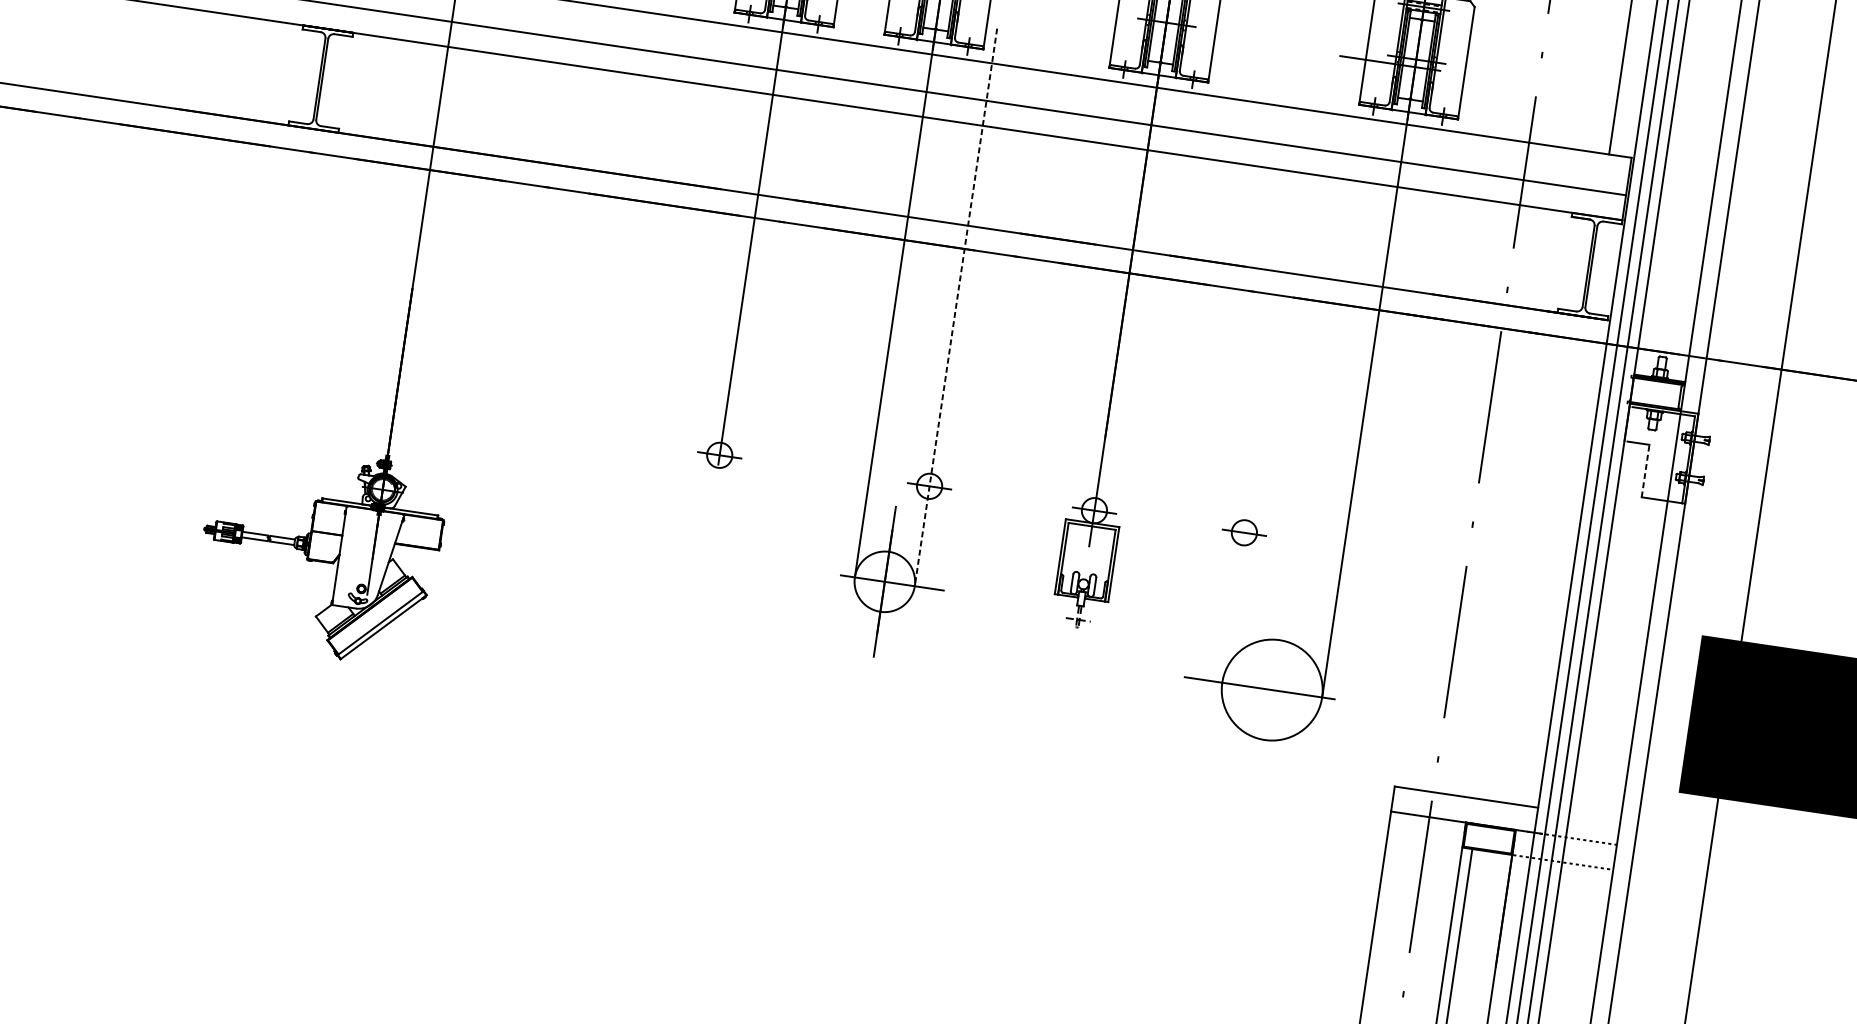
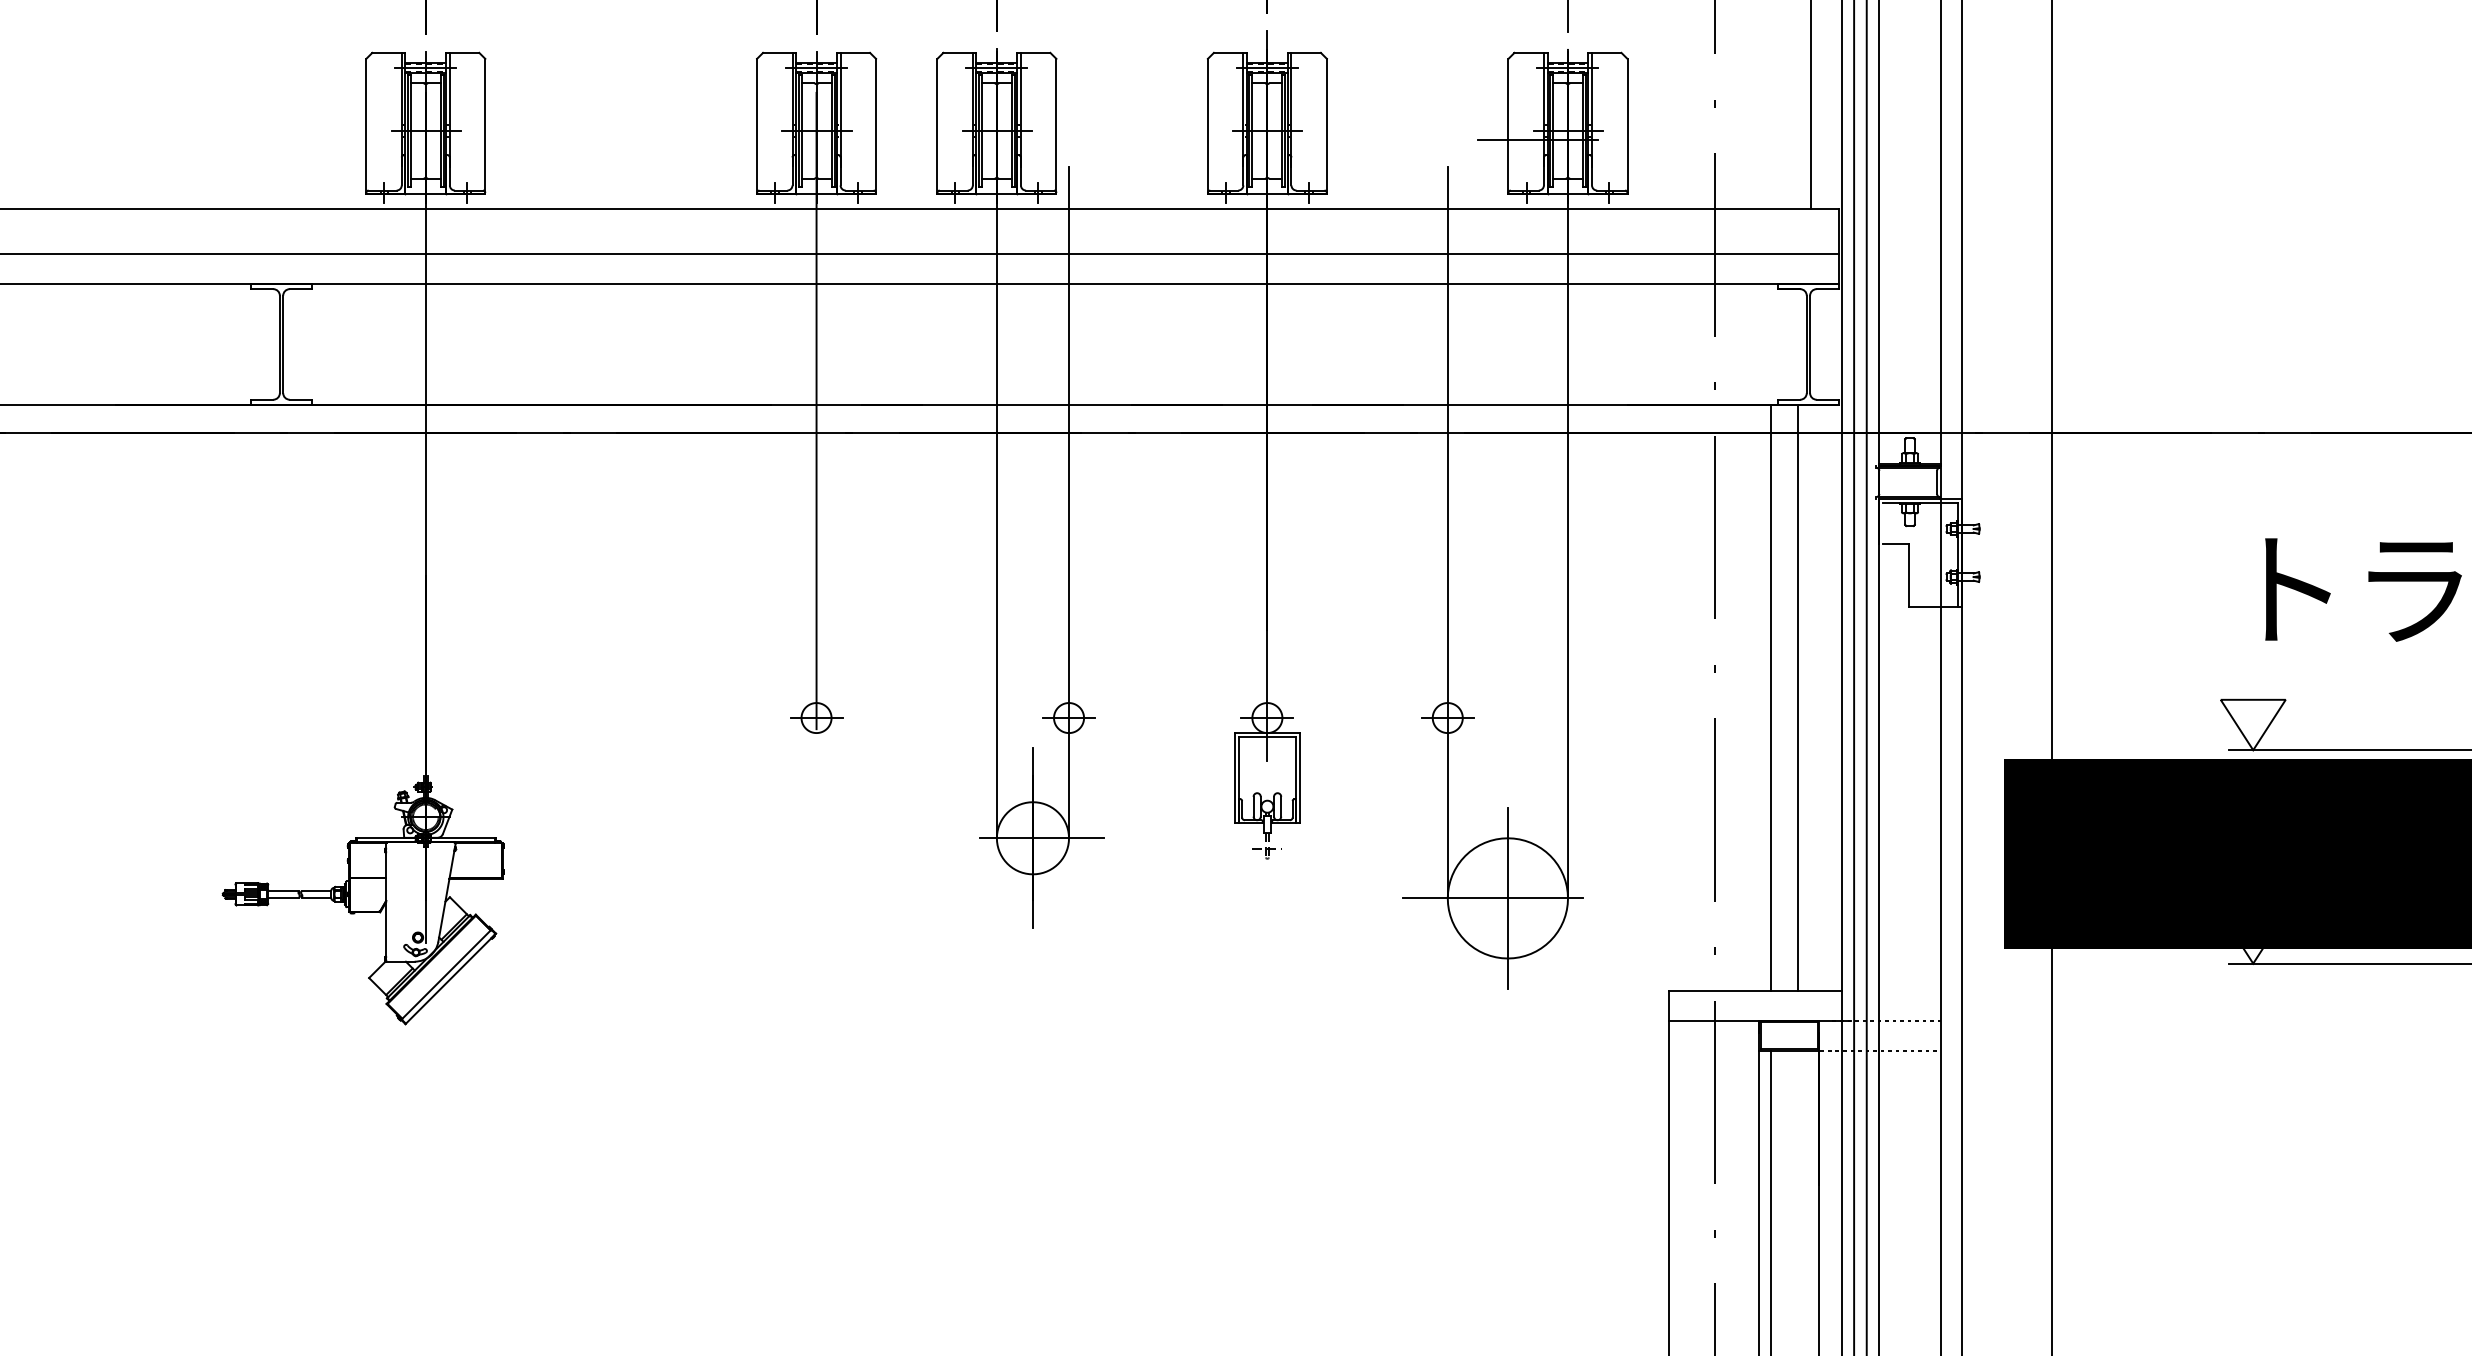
line: (956, 308) -> (1069, 503), dashed -> solid
line: (1266, 378) -> (1447, 532), added
line: (1645, 471) -> (1909, 575), dashed -> solid
line: (1515, 555) -> (1771, 697), added
line: (1538, 558) -> (1798, 697), added
line: (1271, 690) -> (1507, 898), added

